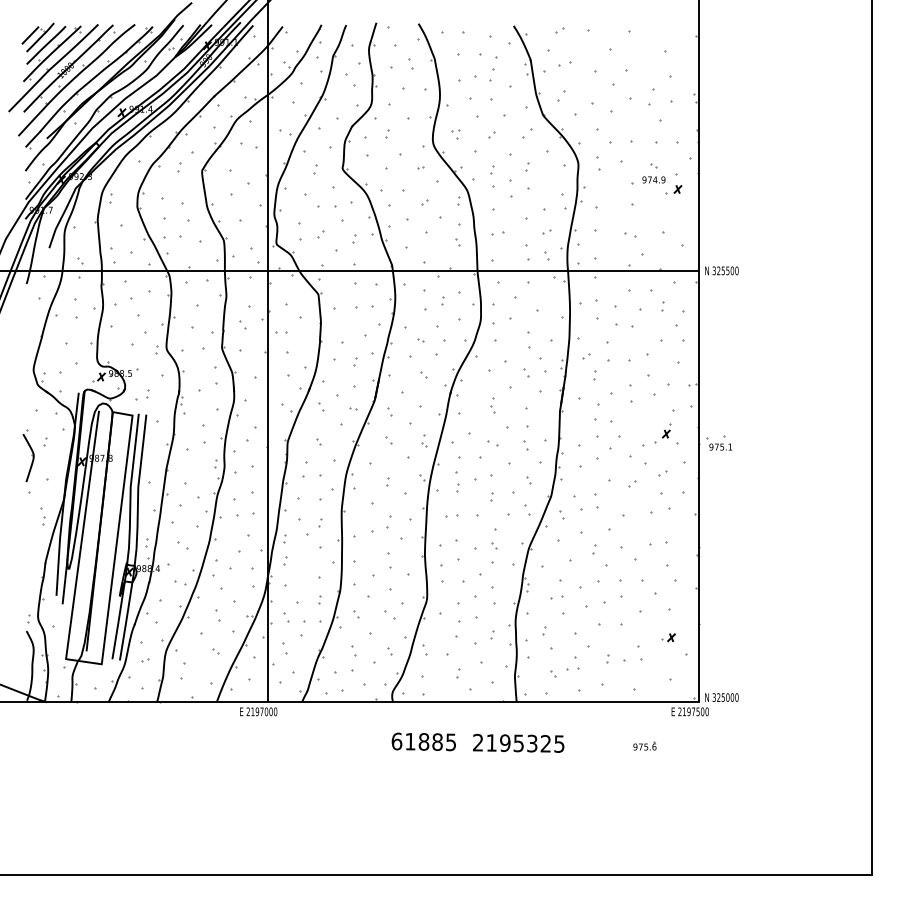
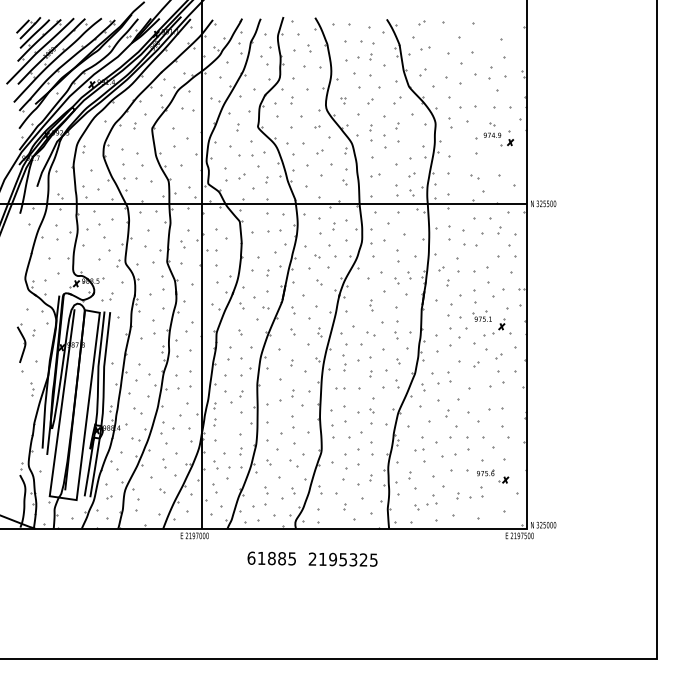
part: (492, 75) -> (370, 56), size x0.62
part: (543, 365) -> (409, 275), size x0.62
part: (719, 442) -> (482, 315), moved
part: (389, 522) -> (293, 393), size x0.62
text: (477, 742) -> (312, 558), moved
part: (644, 745) -> (485, 472), moved

